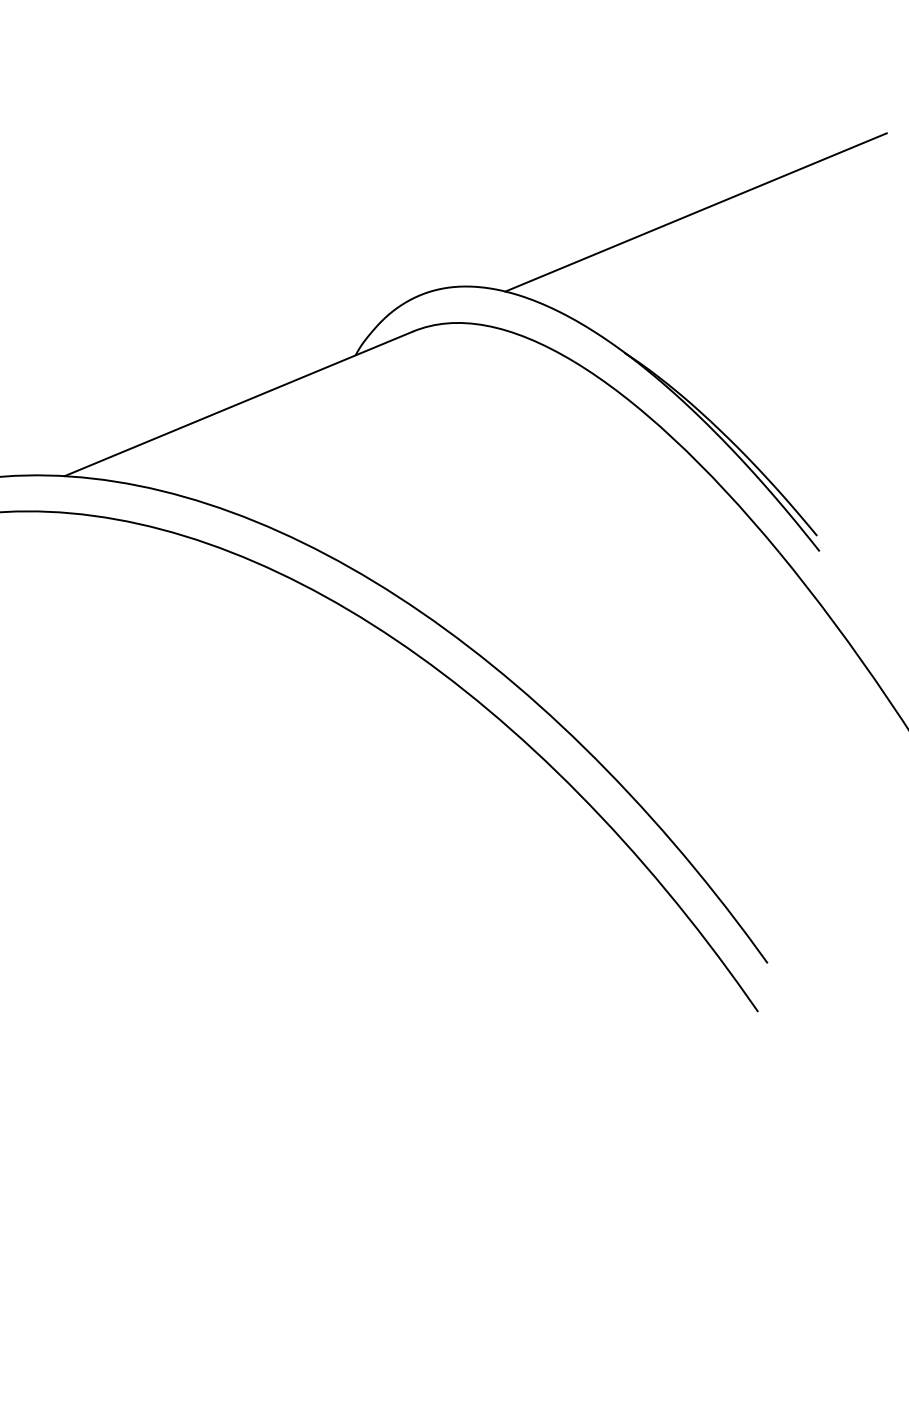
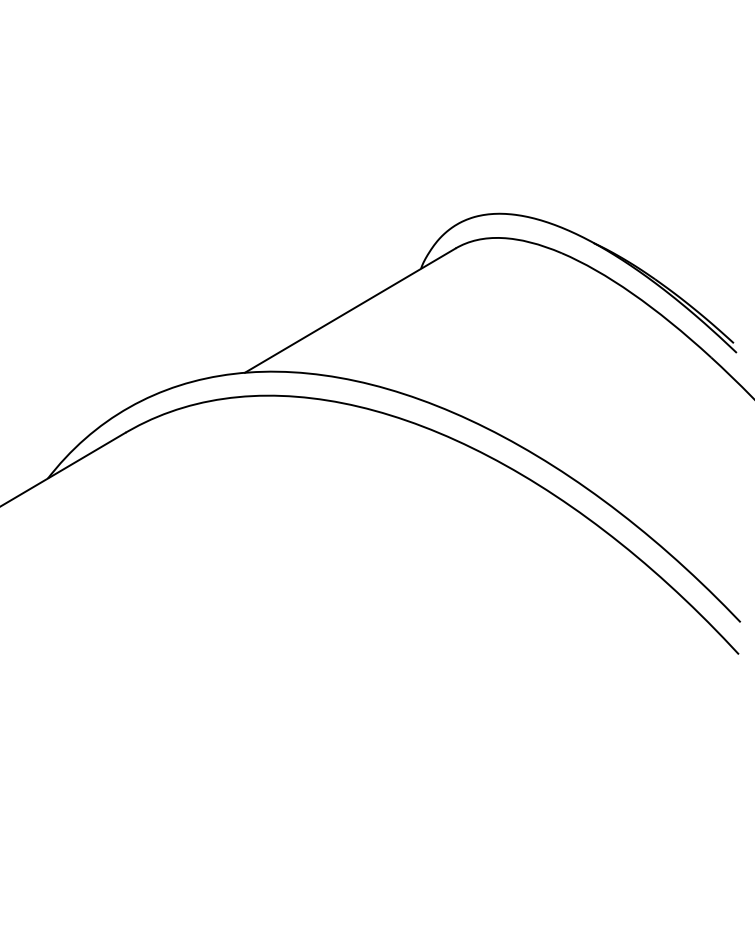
line: (695, 212) -> (626, 146), removed

